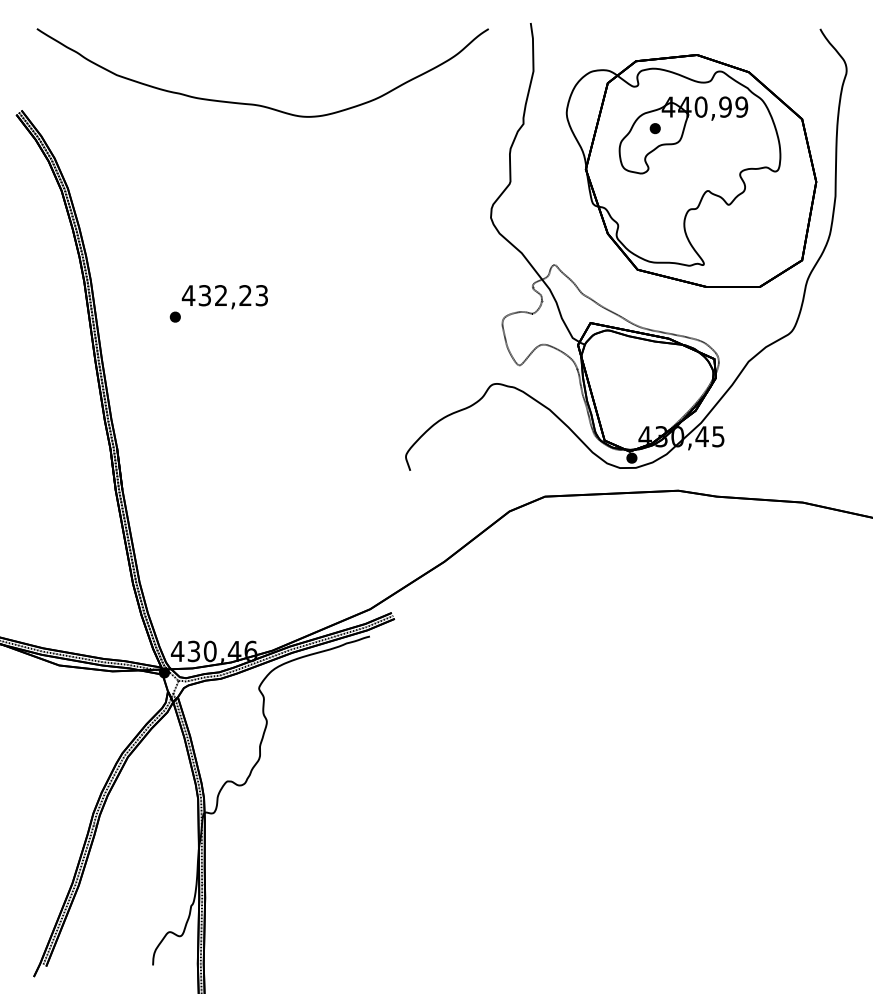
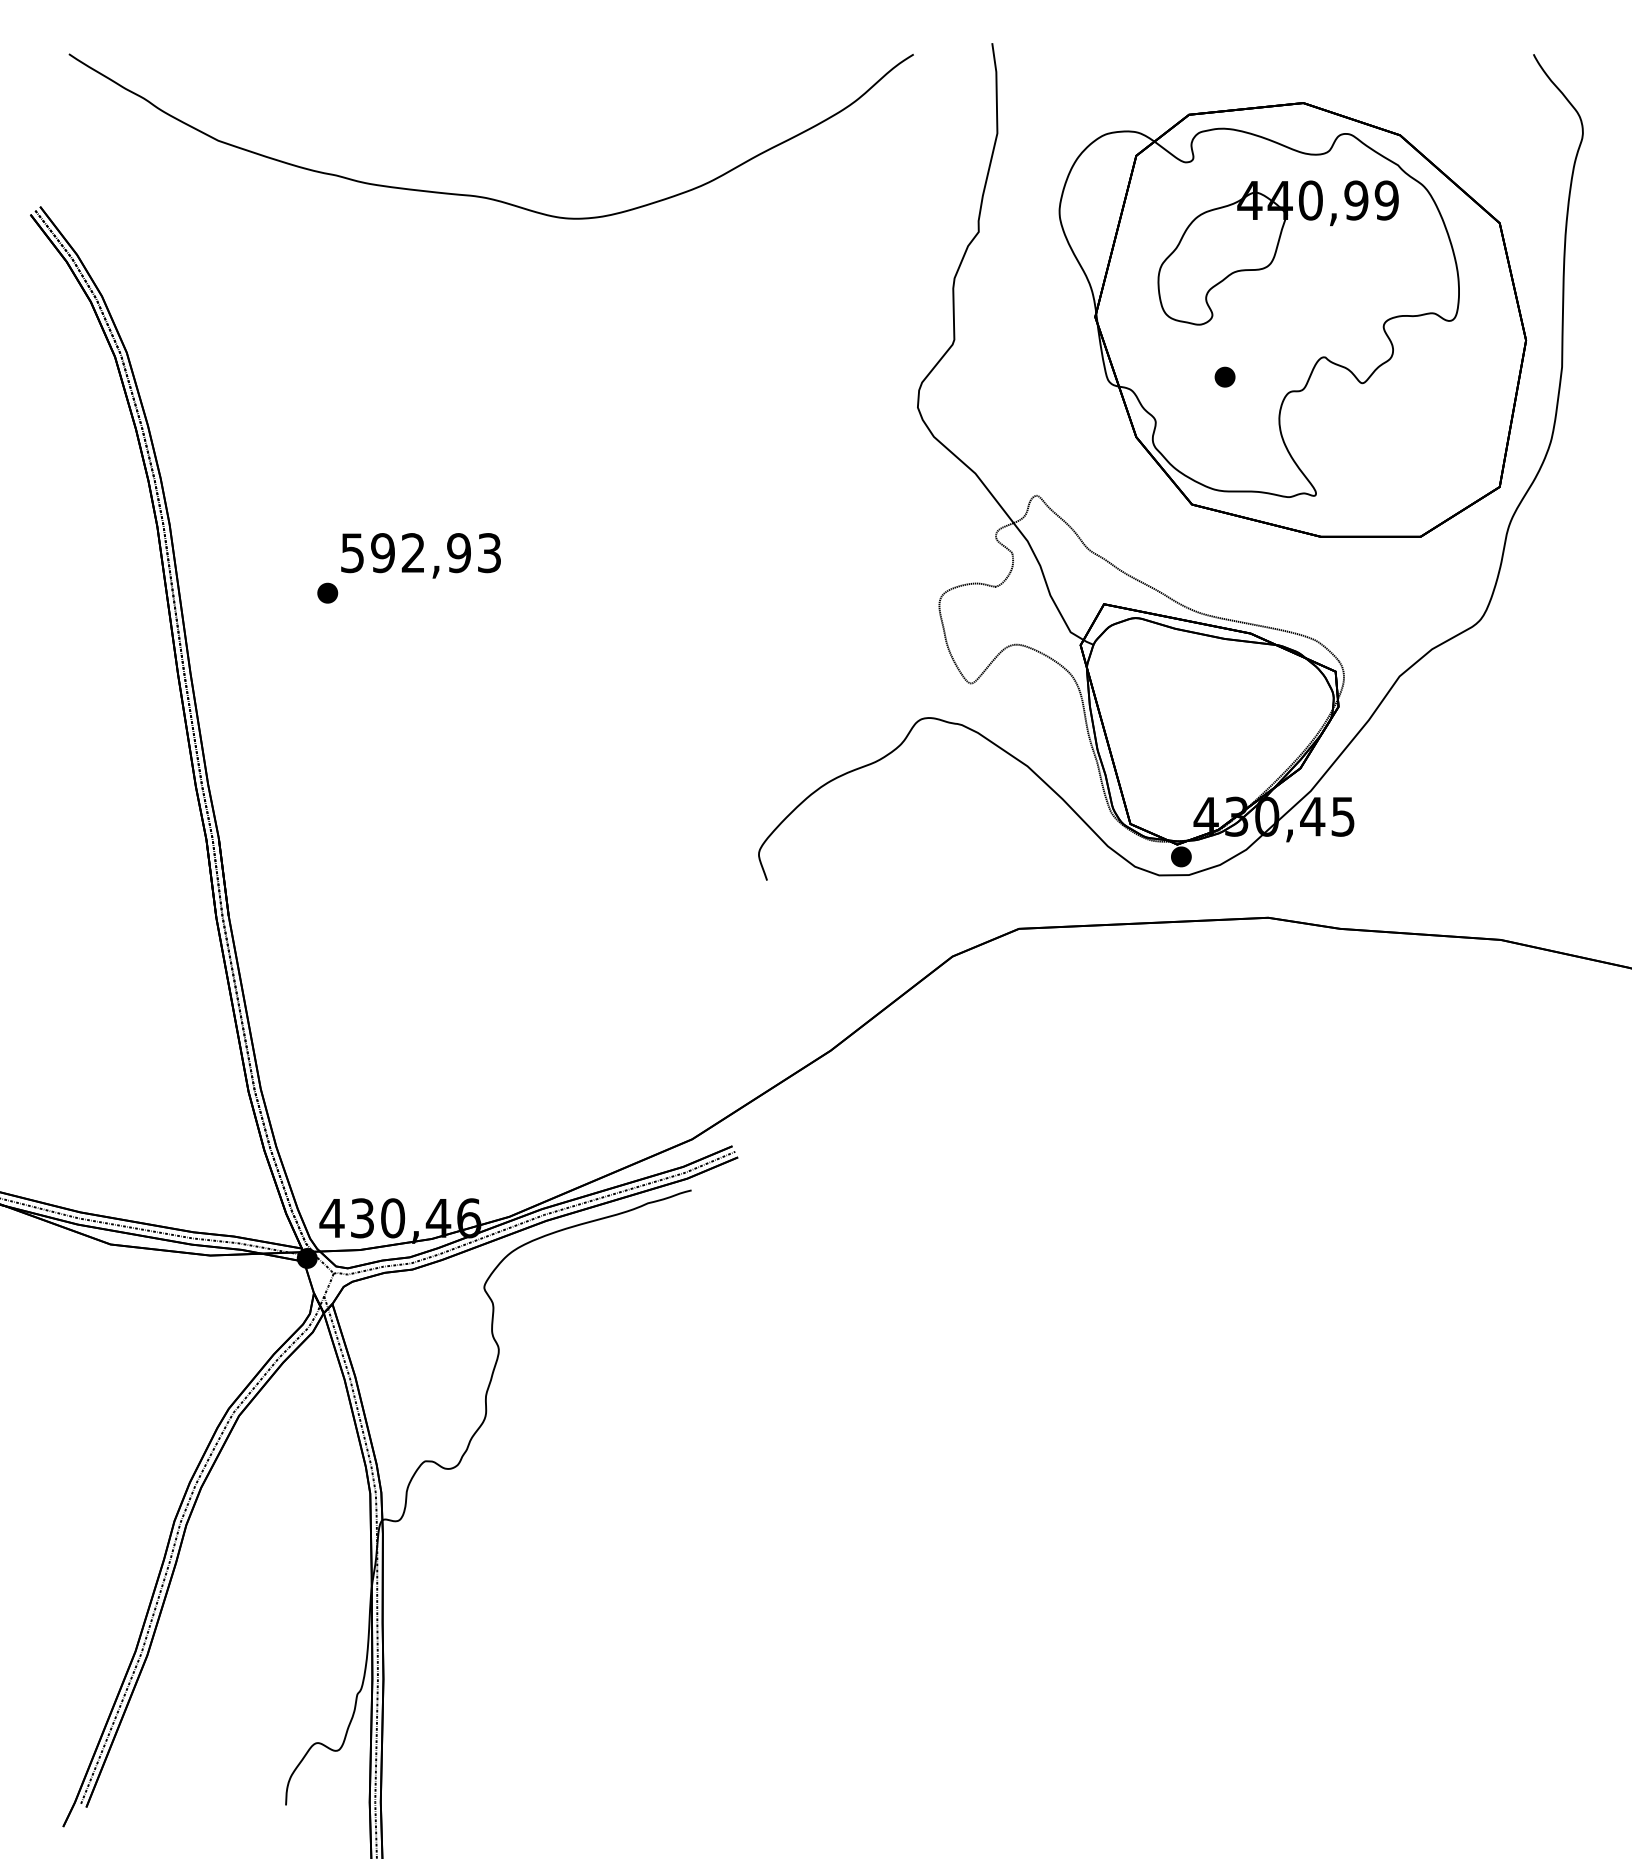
part: (654, 128) -> (1223, 376), moved
text: (216, 295) -> (404, 552), 432,23 -> 592,93

